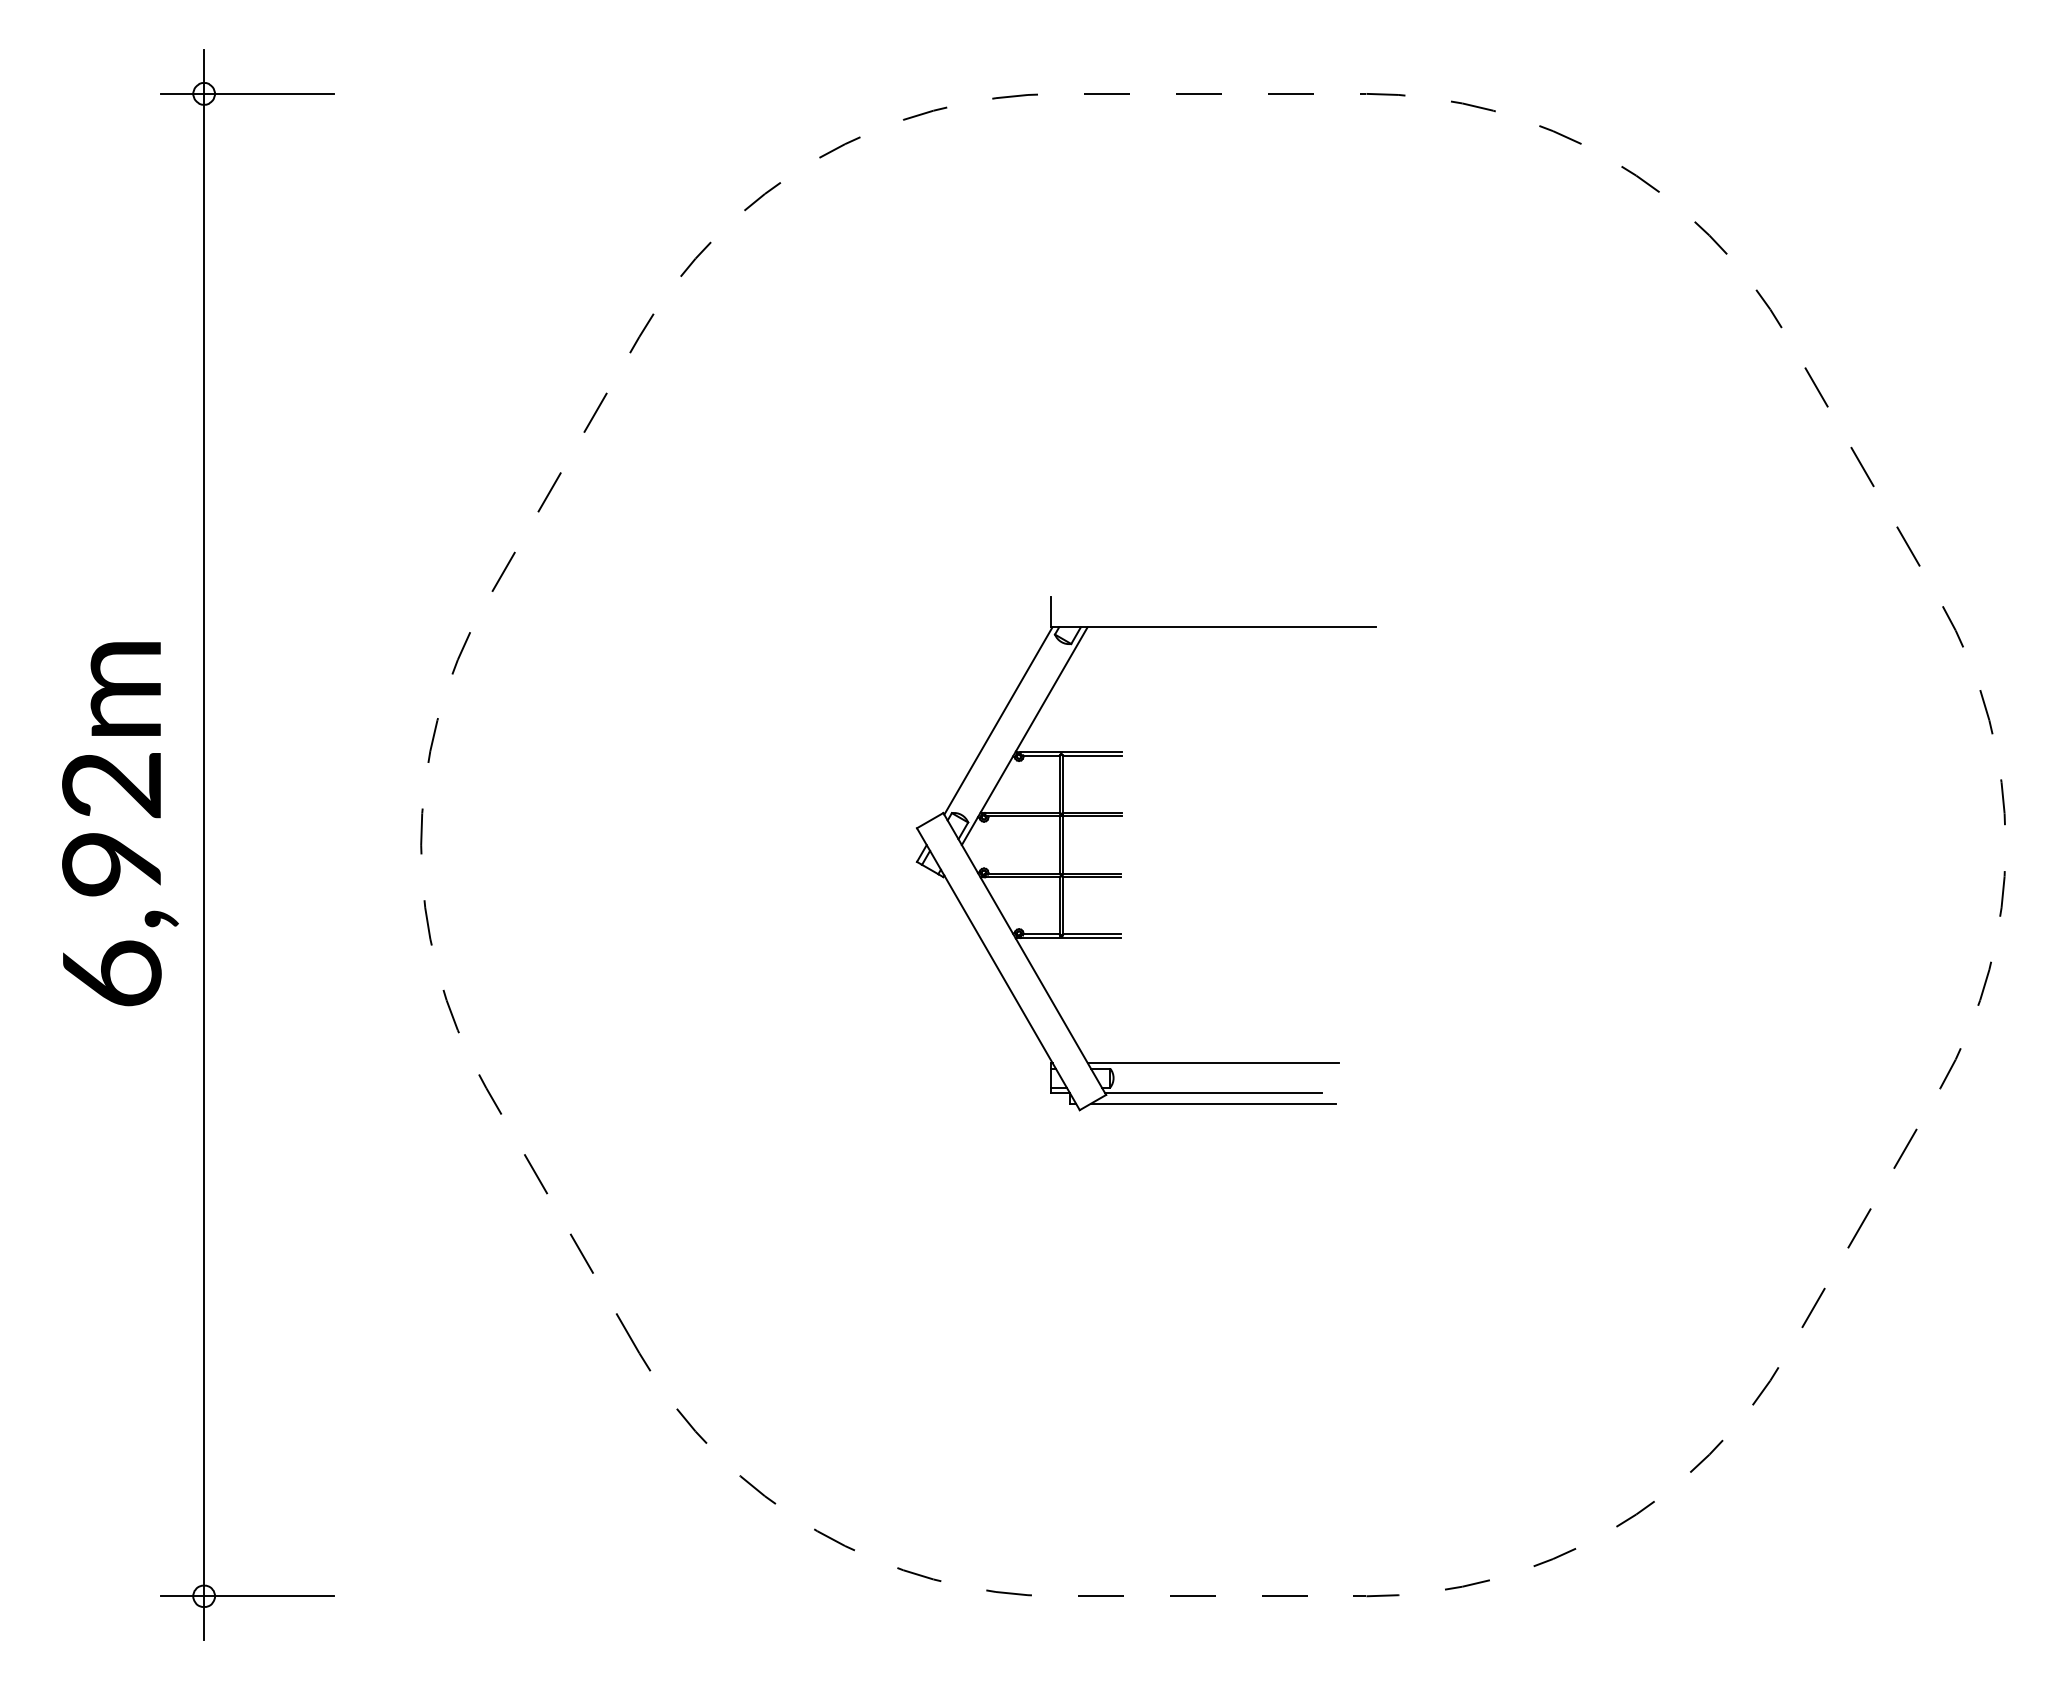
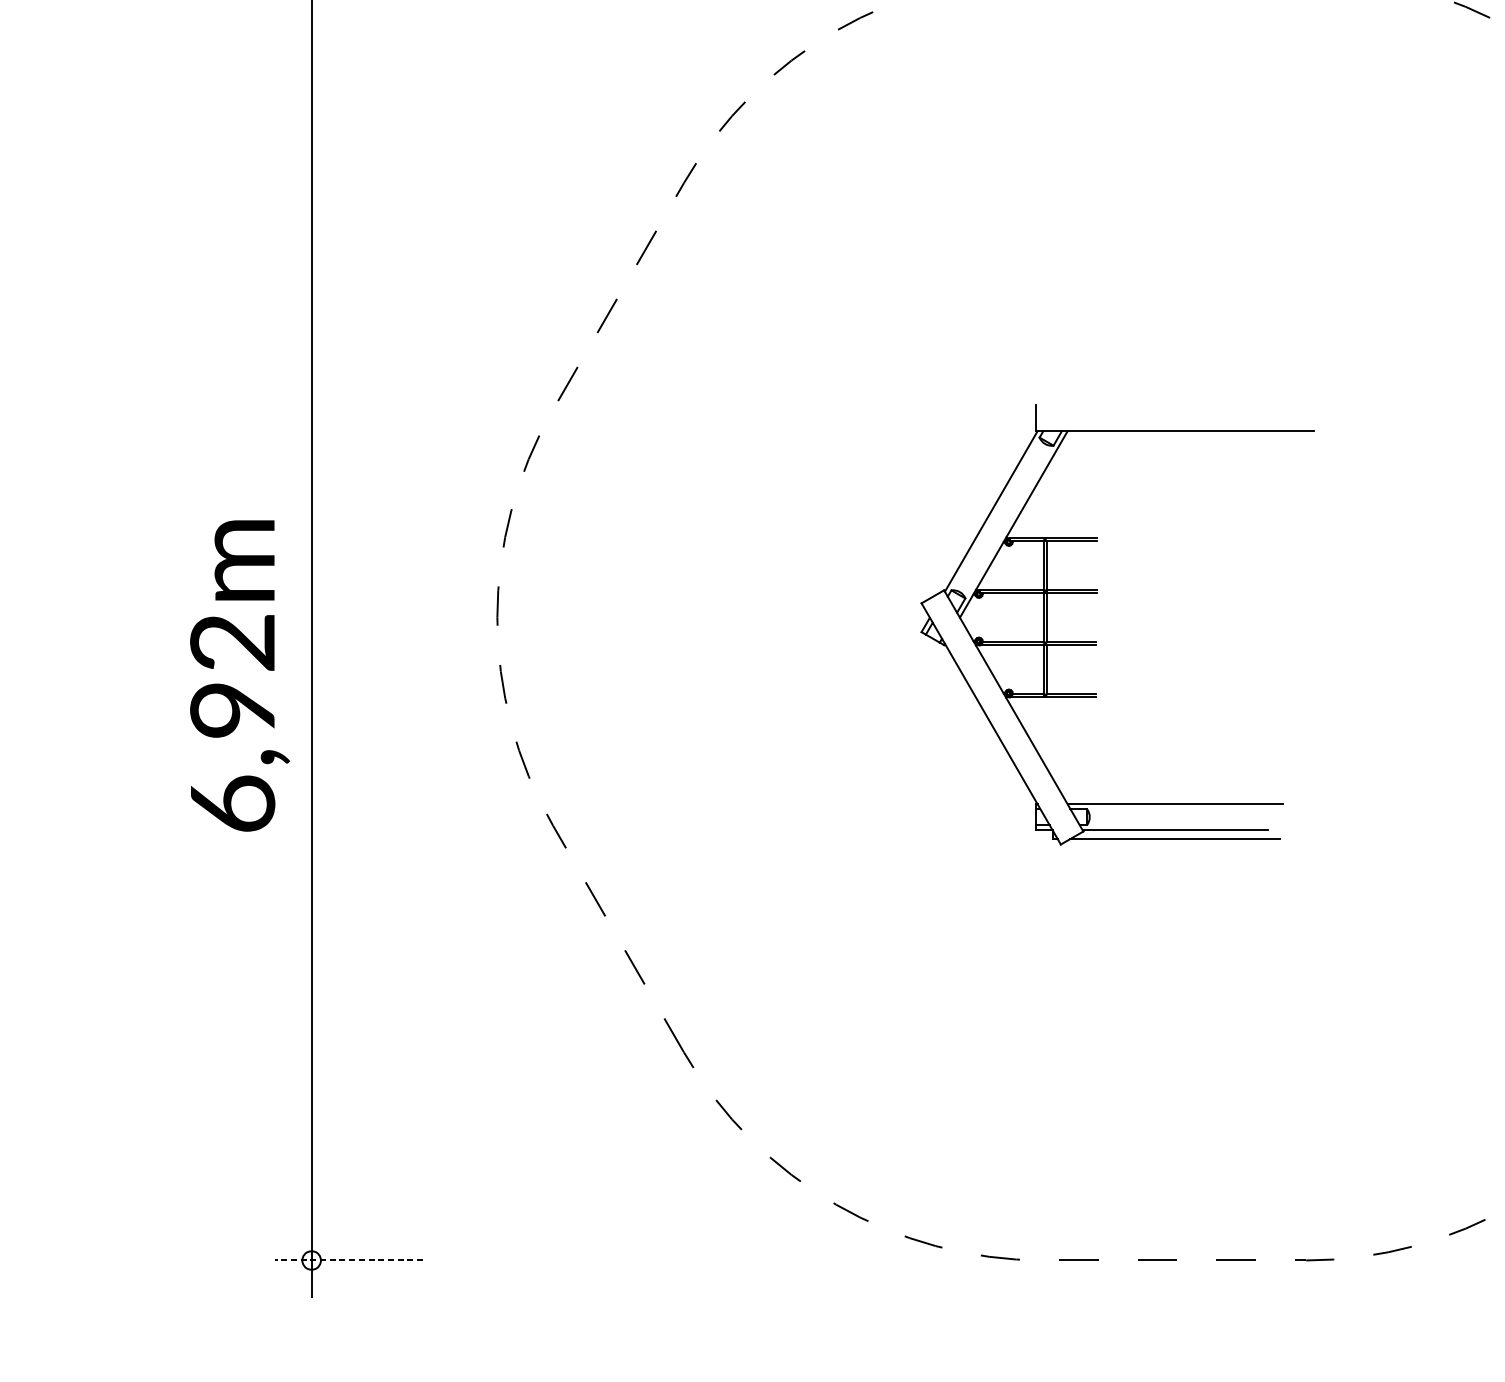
text: (120, 824) -> (240, 676), moved
line: (247, 1596) -> (348, 1260), solid -> dashed

